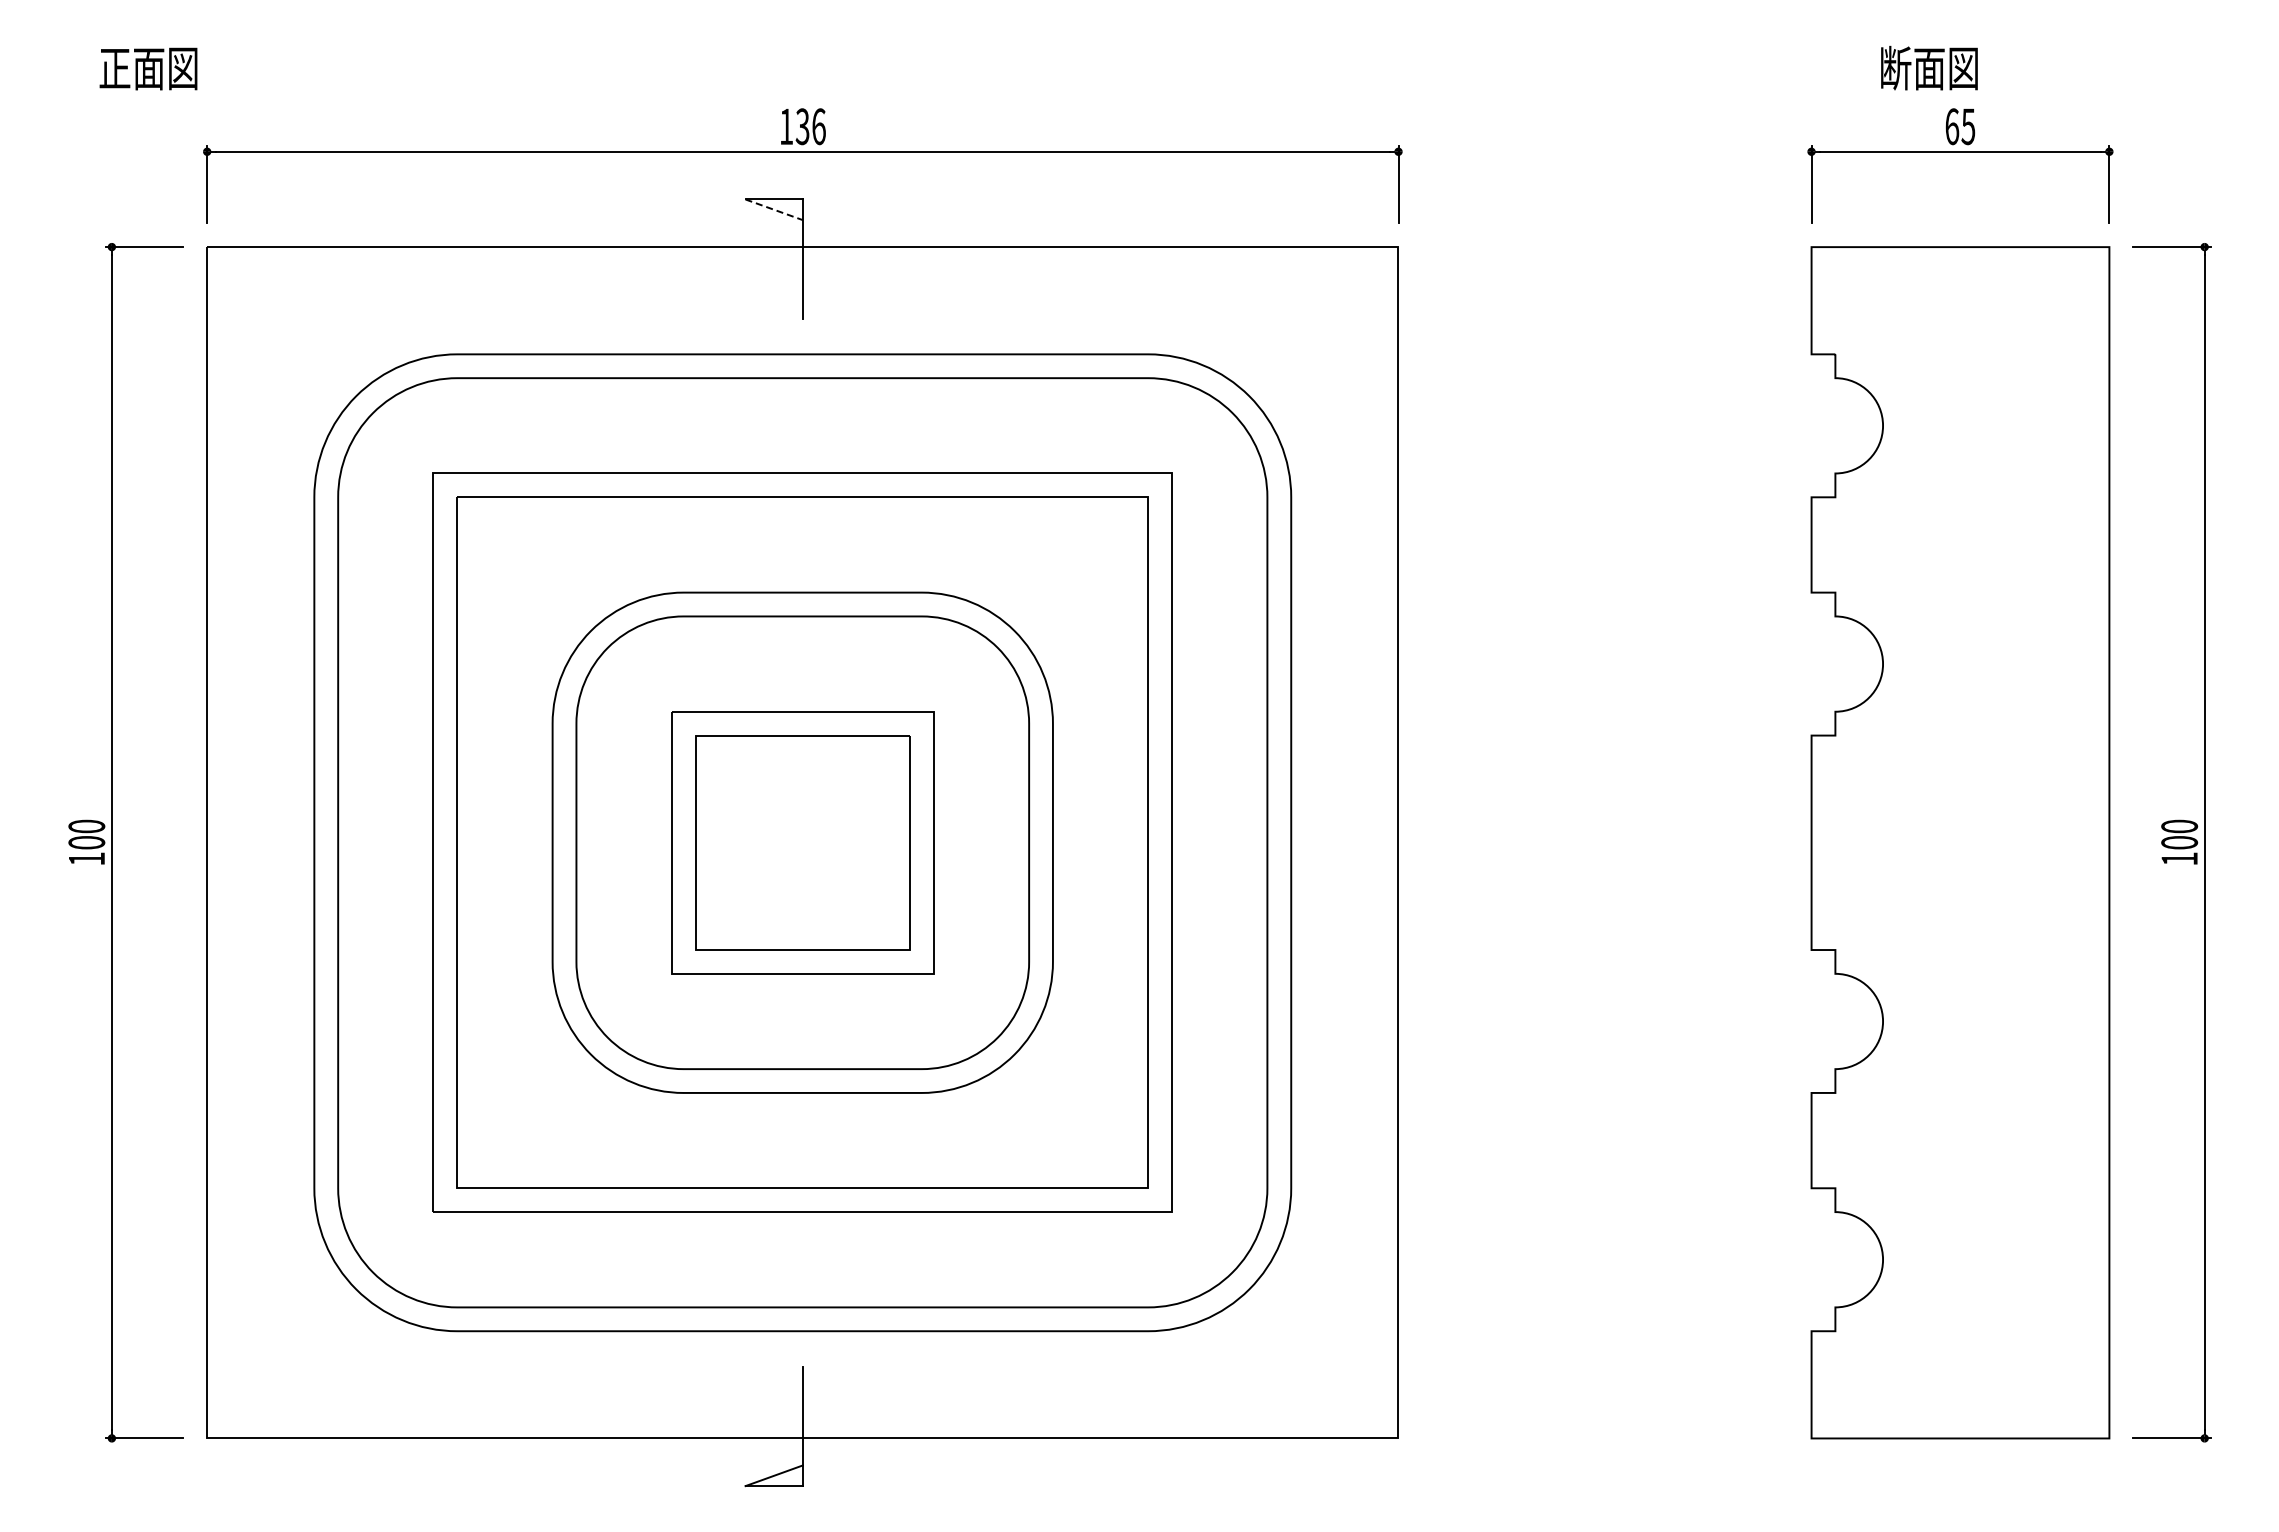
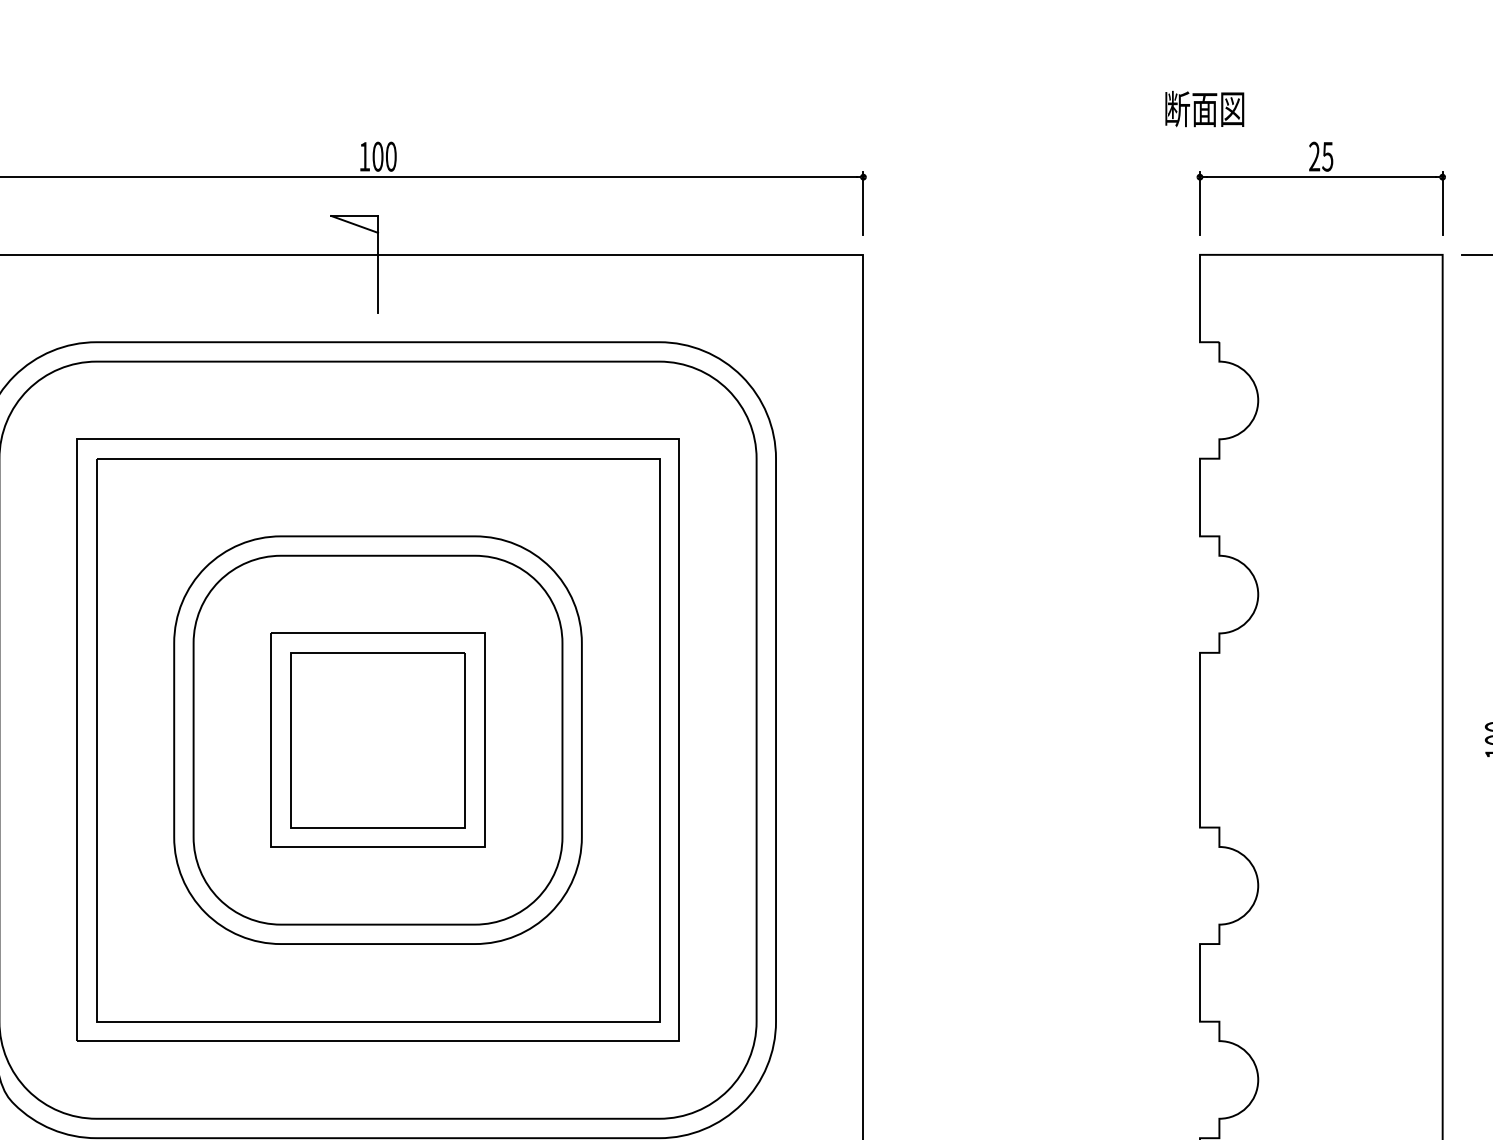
text: (1929, 68) -> (1204, 109), moved
text: (810, 126) -> (384, 156), 136 -> 100
text: (1952, 126) -> (1314, 156), 65 -> 25
line: (774, 209) -> (354, 224), dashed -> solid

